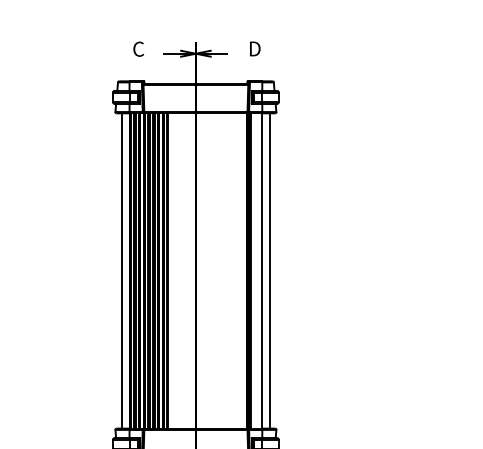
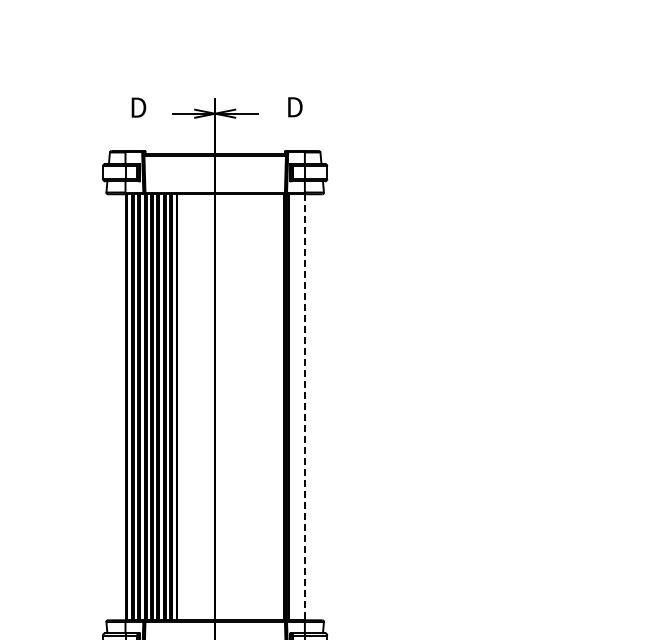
text: (139, 49) -> (138, 107), C -> D
line: (122, 271) -> (115, 407), removed
line: (262, 271) -> (304, 407), solid -> dashed
line: (270, 271) -> (315, 407), removed

